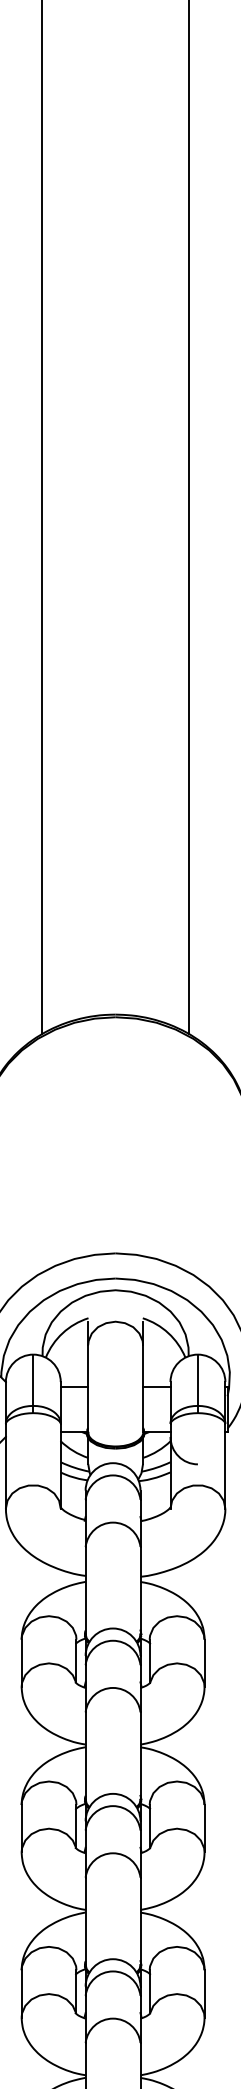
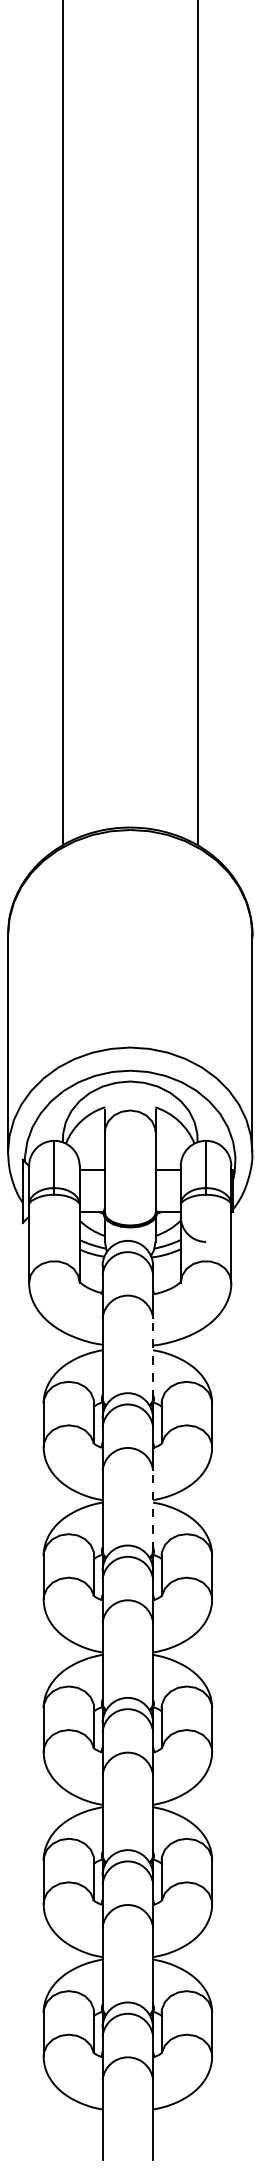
line: (140, 1589) -> (153, 1357), solid -> dashed
line: (140, 1755) -> (153, 1510), solid -> dashed

